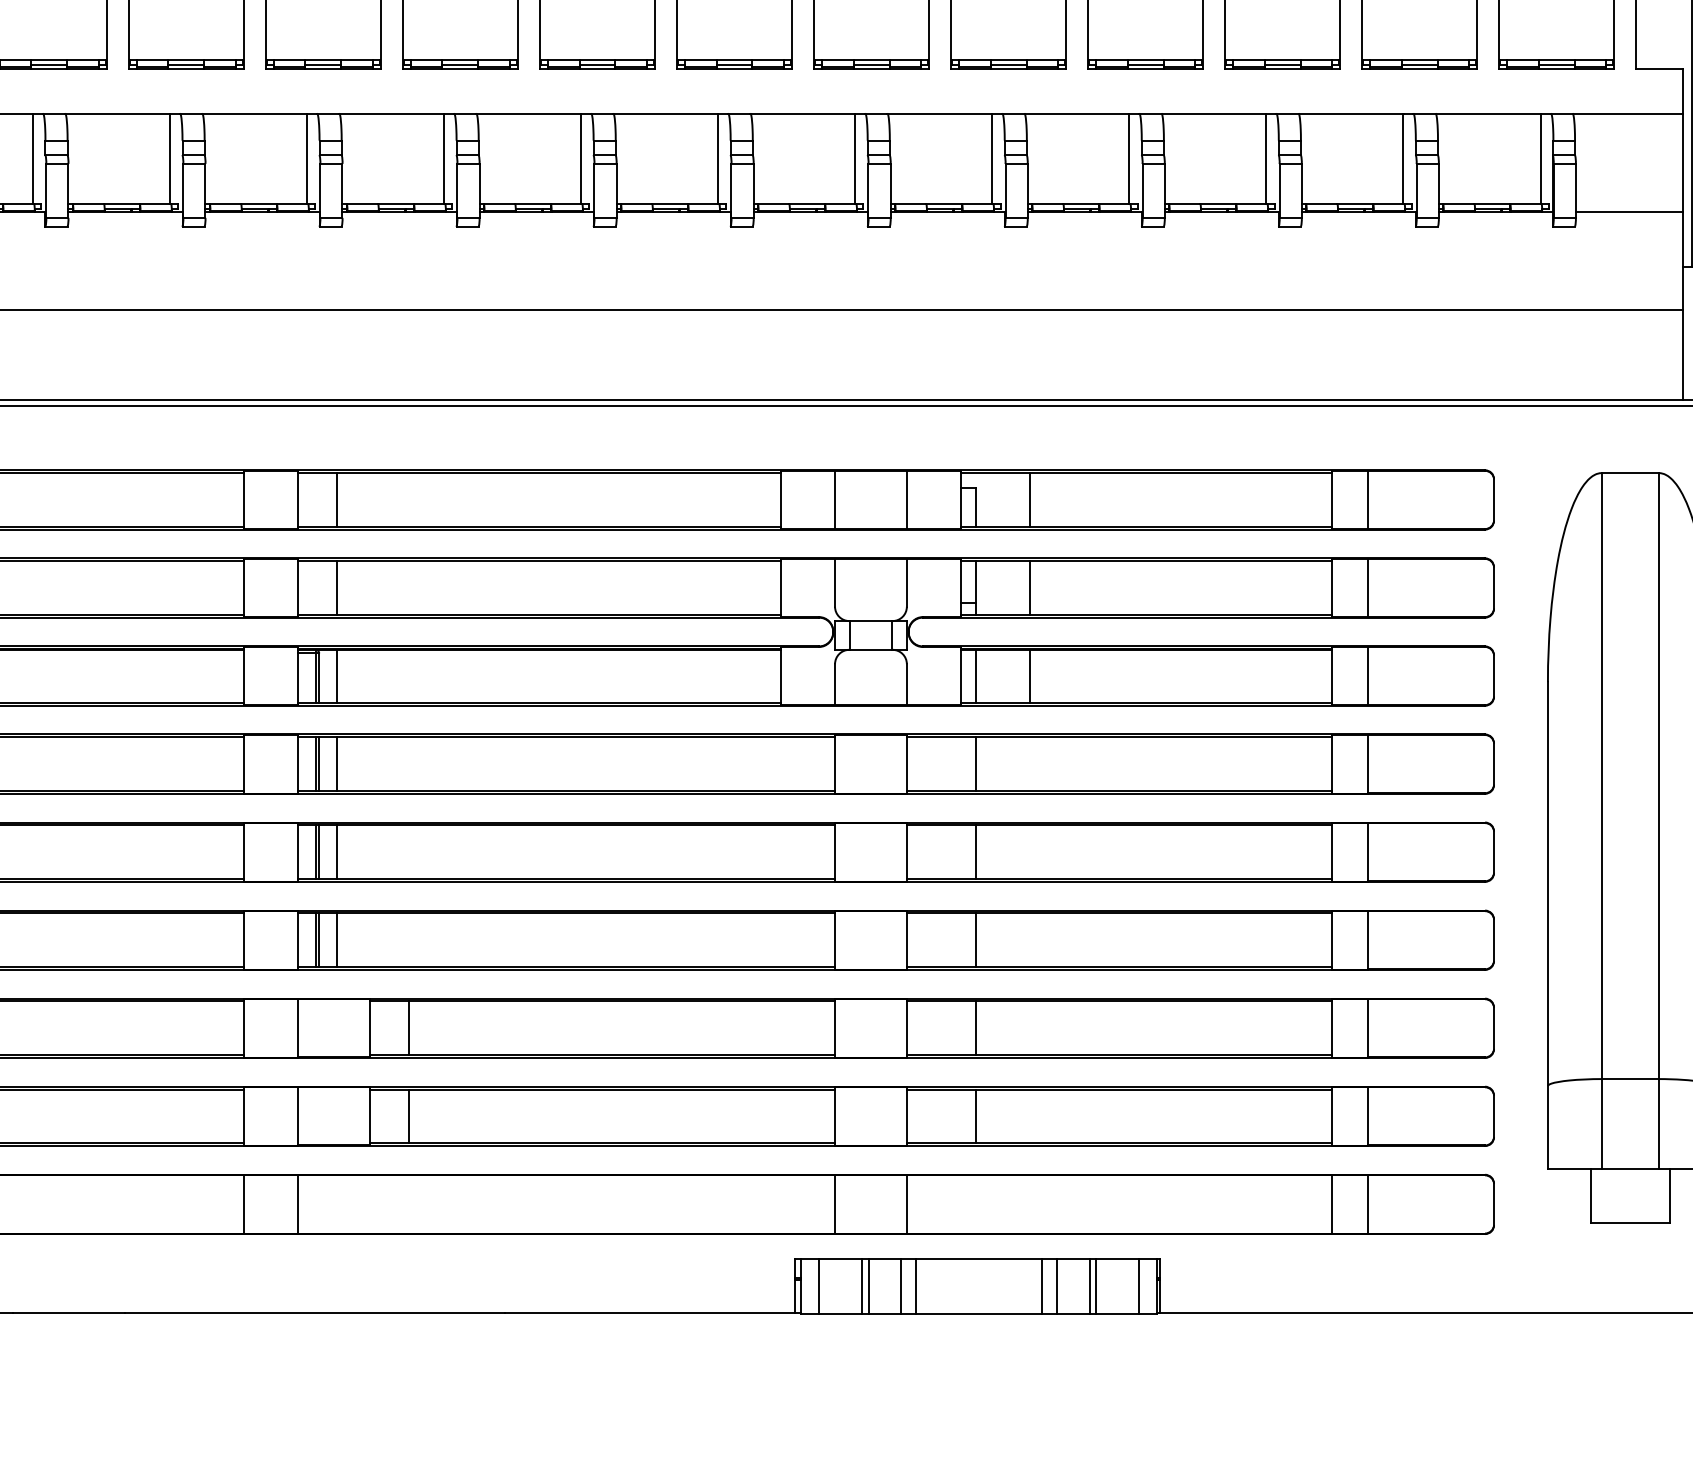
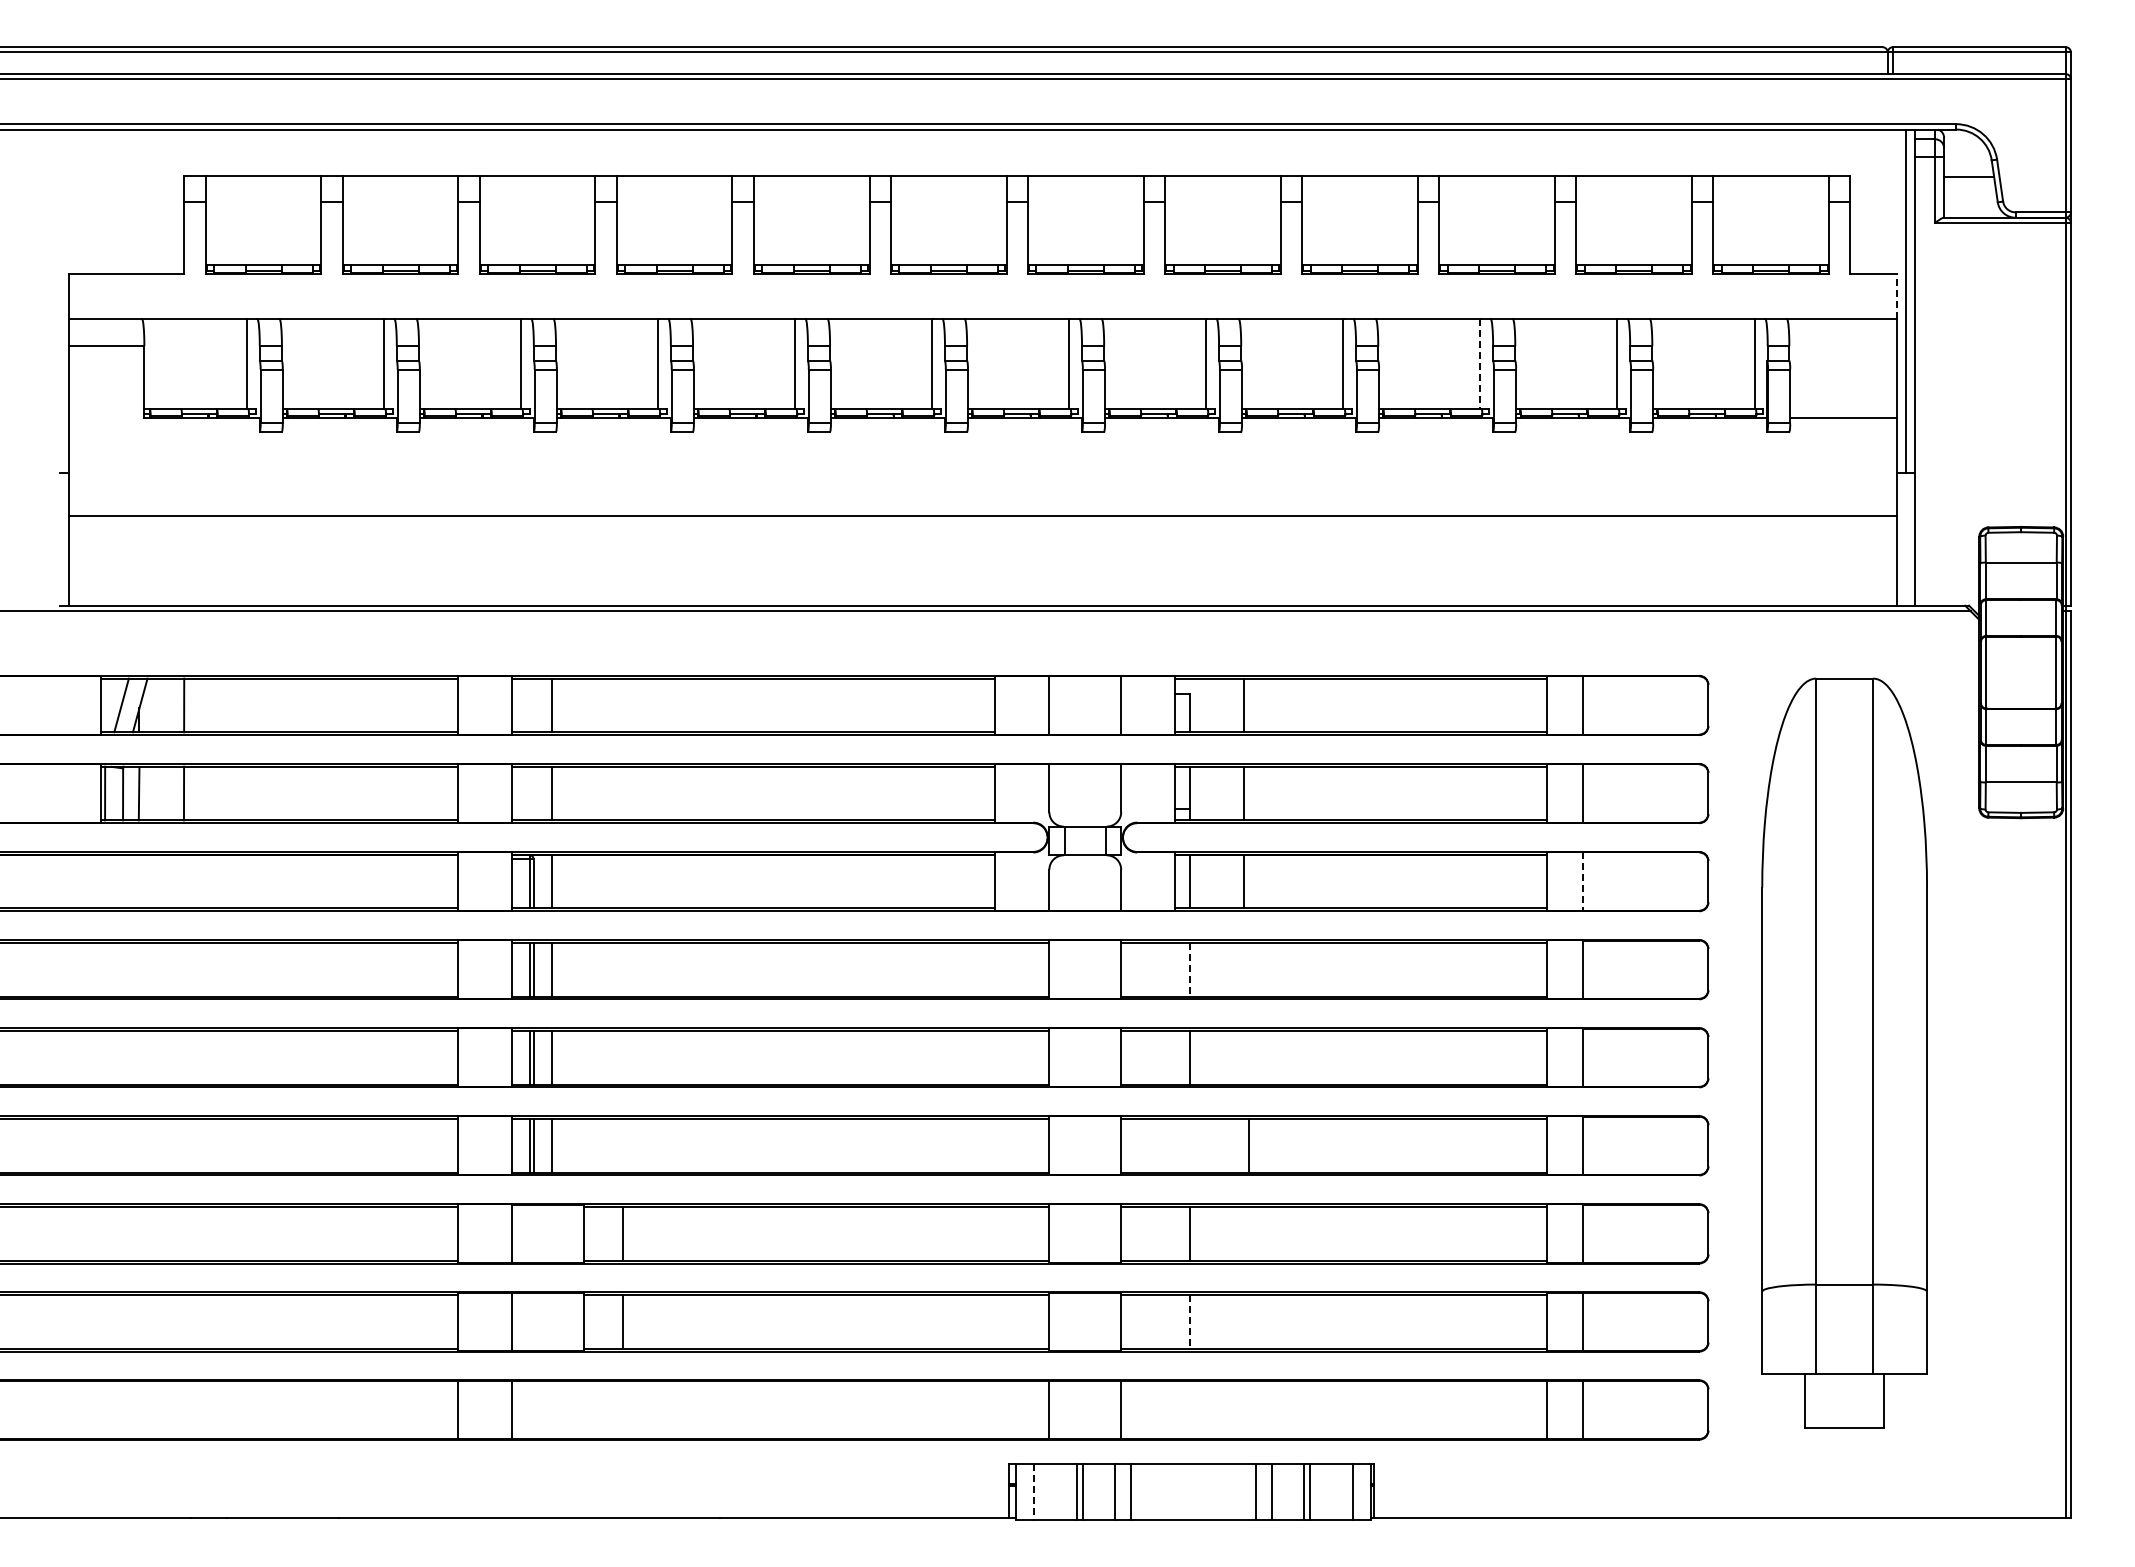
line: (1683, 90) -> (1897, 296), solid -> dashed
line: (1266, 158) -> (1480, 364), solid -> dashed
line: (1368, 676) -> (1582, 882), solid -> dashed
line: (976, 763) -> (1190, 969), solid -> dashed
line: (976, 939) -> (1249, 1145), moved
line: (976, 1115) -> (1190, 1321), solid -> dashed
line: (819, 1286) -> (1033, 1492), solid -> dashed

